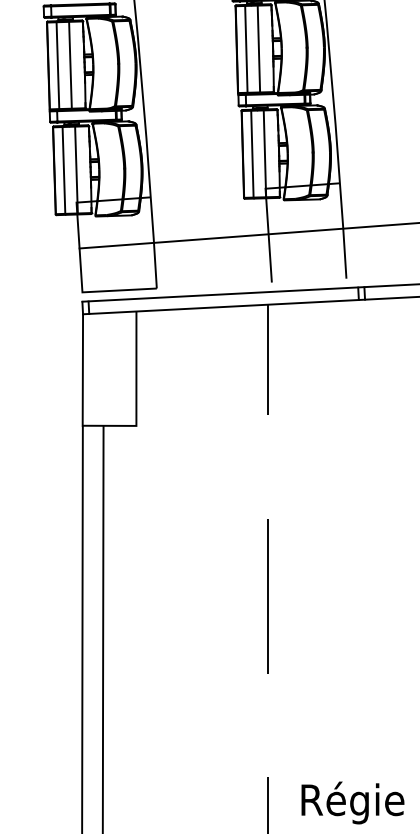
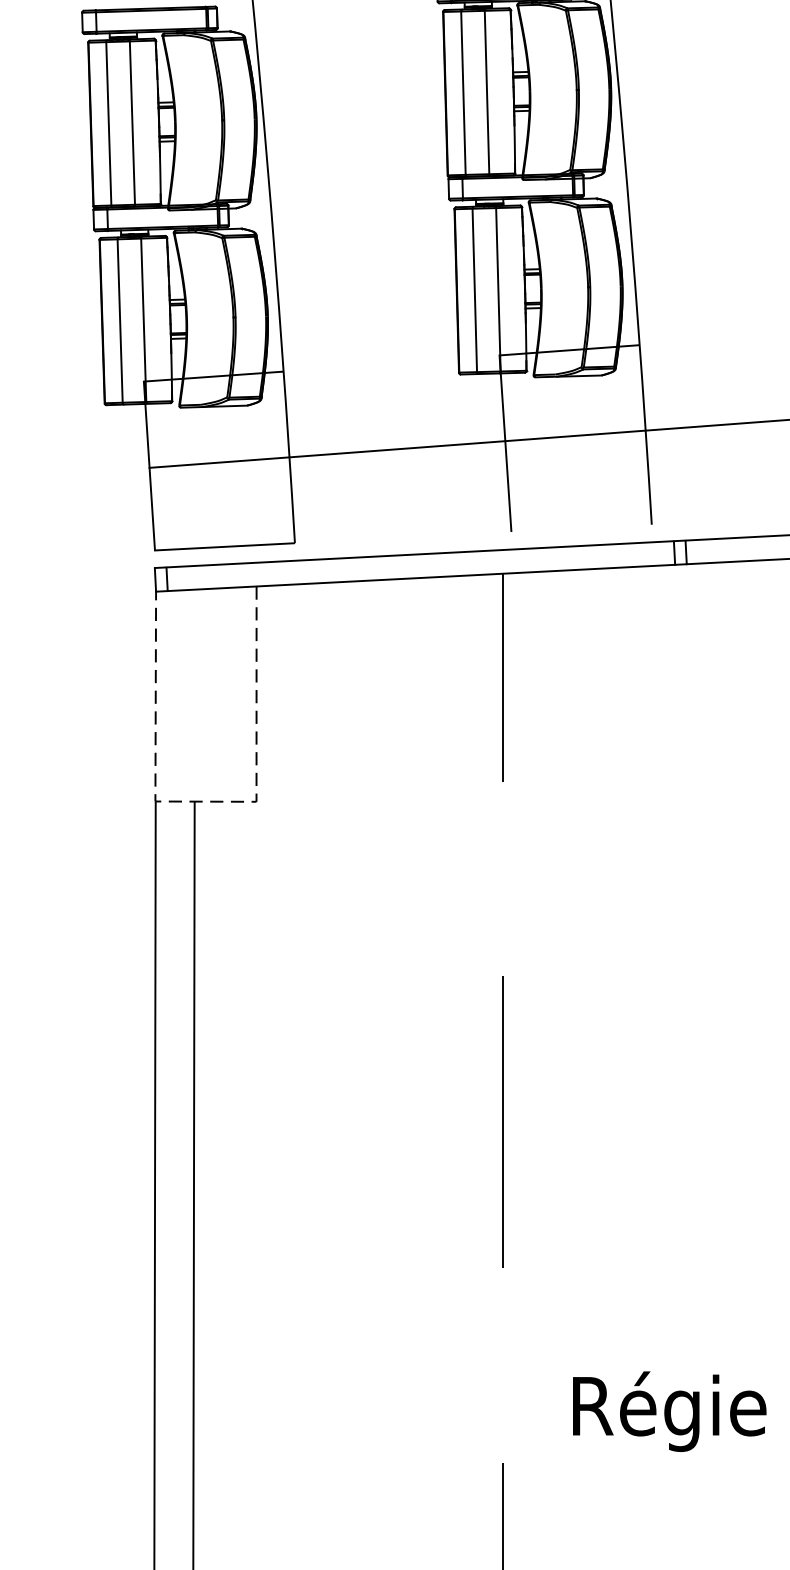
line: (110, 425) -> (207, 800), solid -> dashed
text: (352, 802) -> (668, 1410), moved

